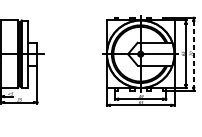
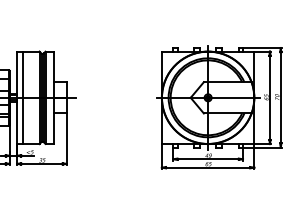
line: (5, 53) -> (23, 97), added
line: (193, 53) -> (280, 97), dashed -> solid

